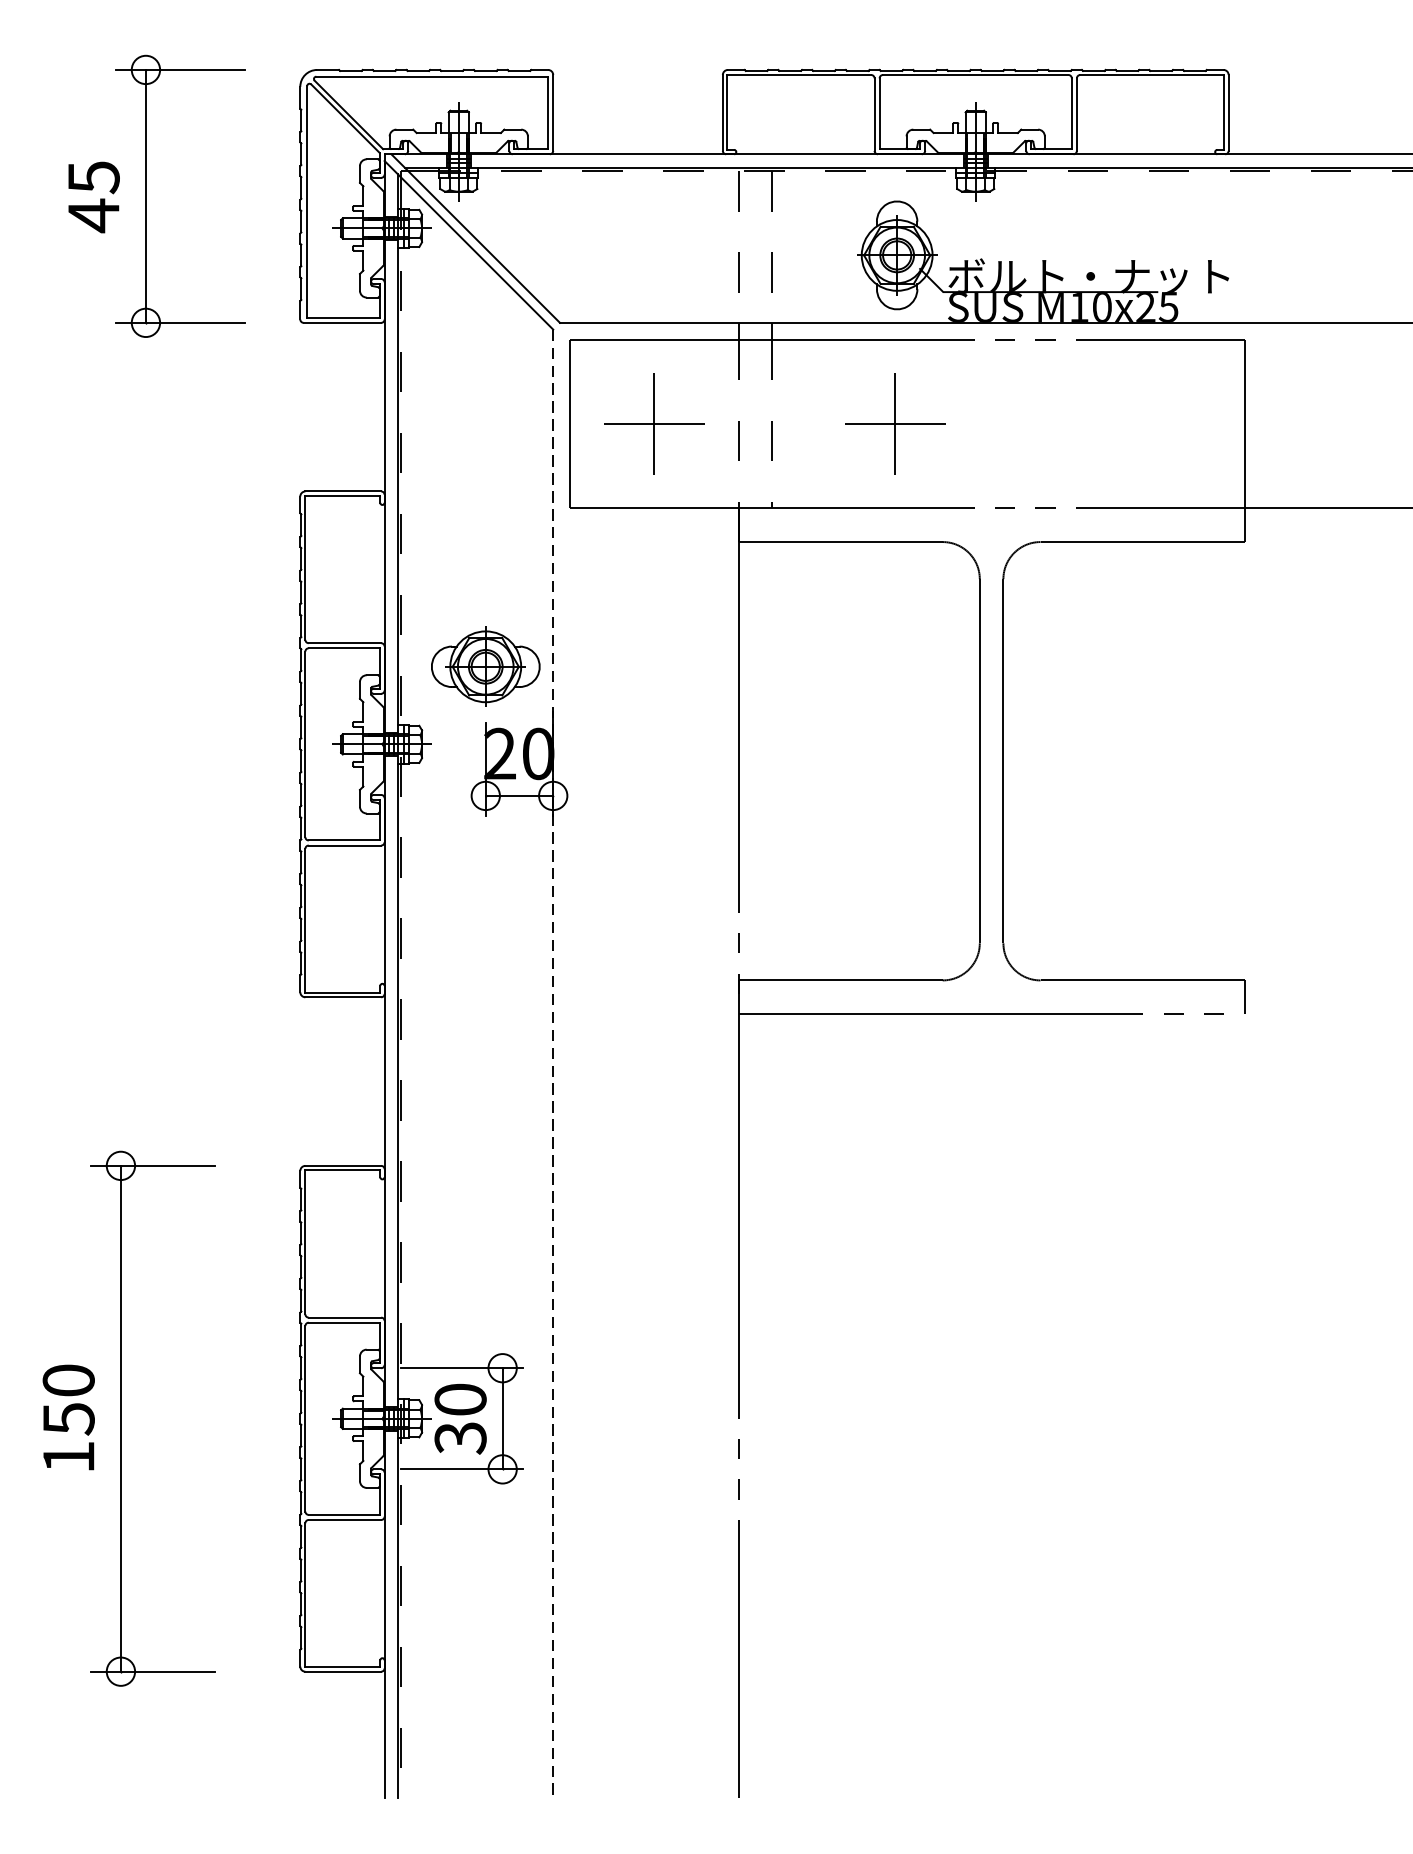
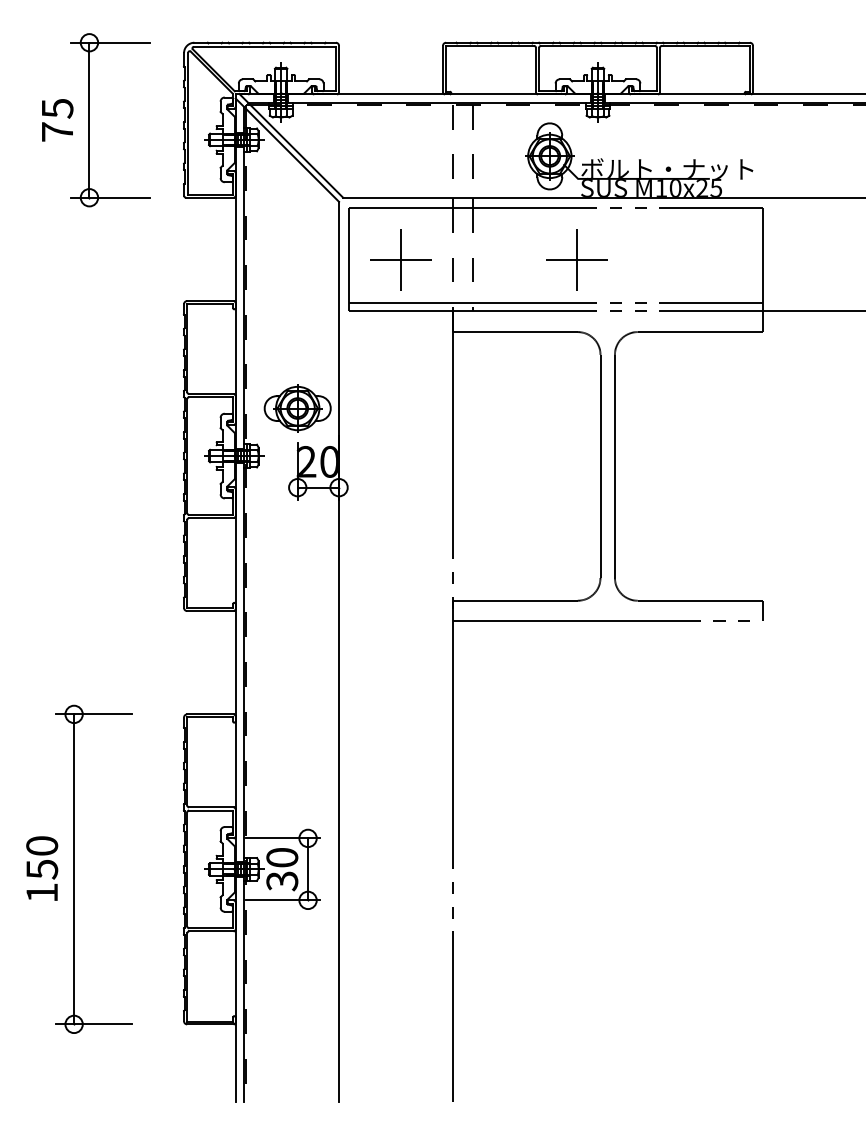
text: (93, 214) -> (57, 131), 45 -> 75
part: (894, 423) -> (576, 259), moved
line: (906, 495) -> (555, 303), added
line: (553, 1064) -> (339, 652), dashed -> solid

